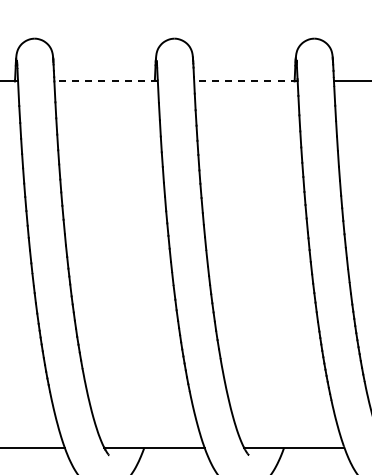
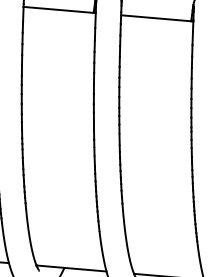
line: (106, 81) -> (59, 10), dashed -> solid
line: (245, 81) -> (156, 18), dashed -> solid

